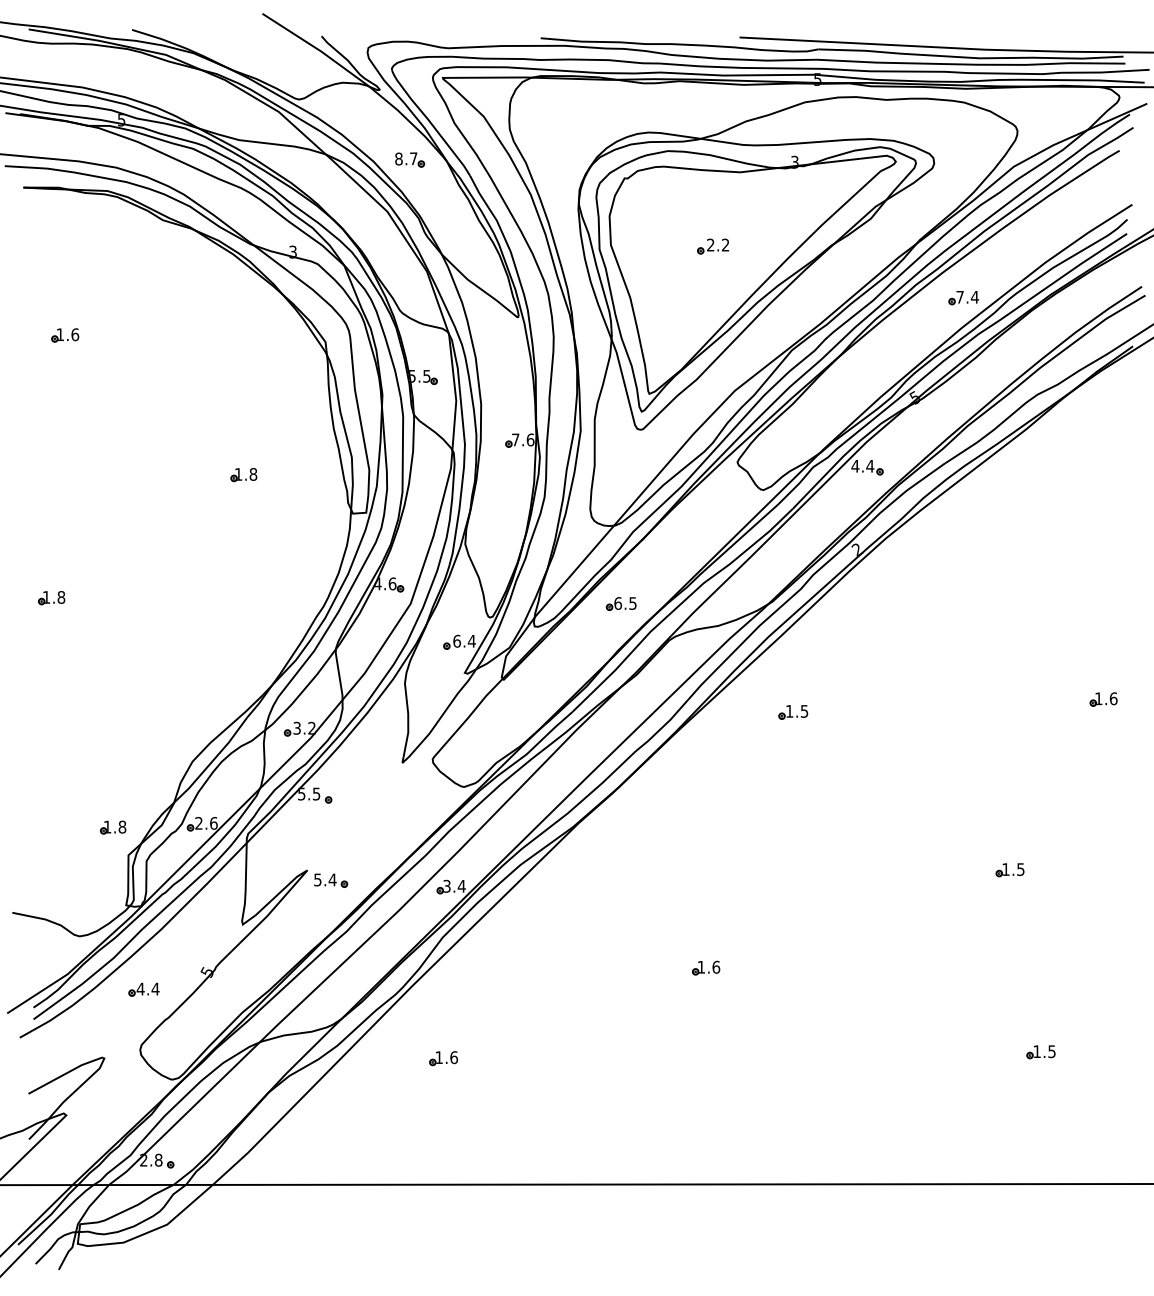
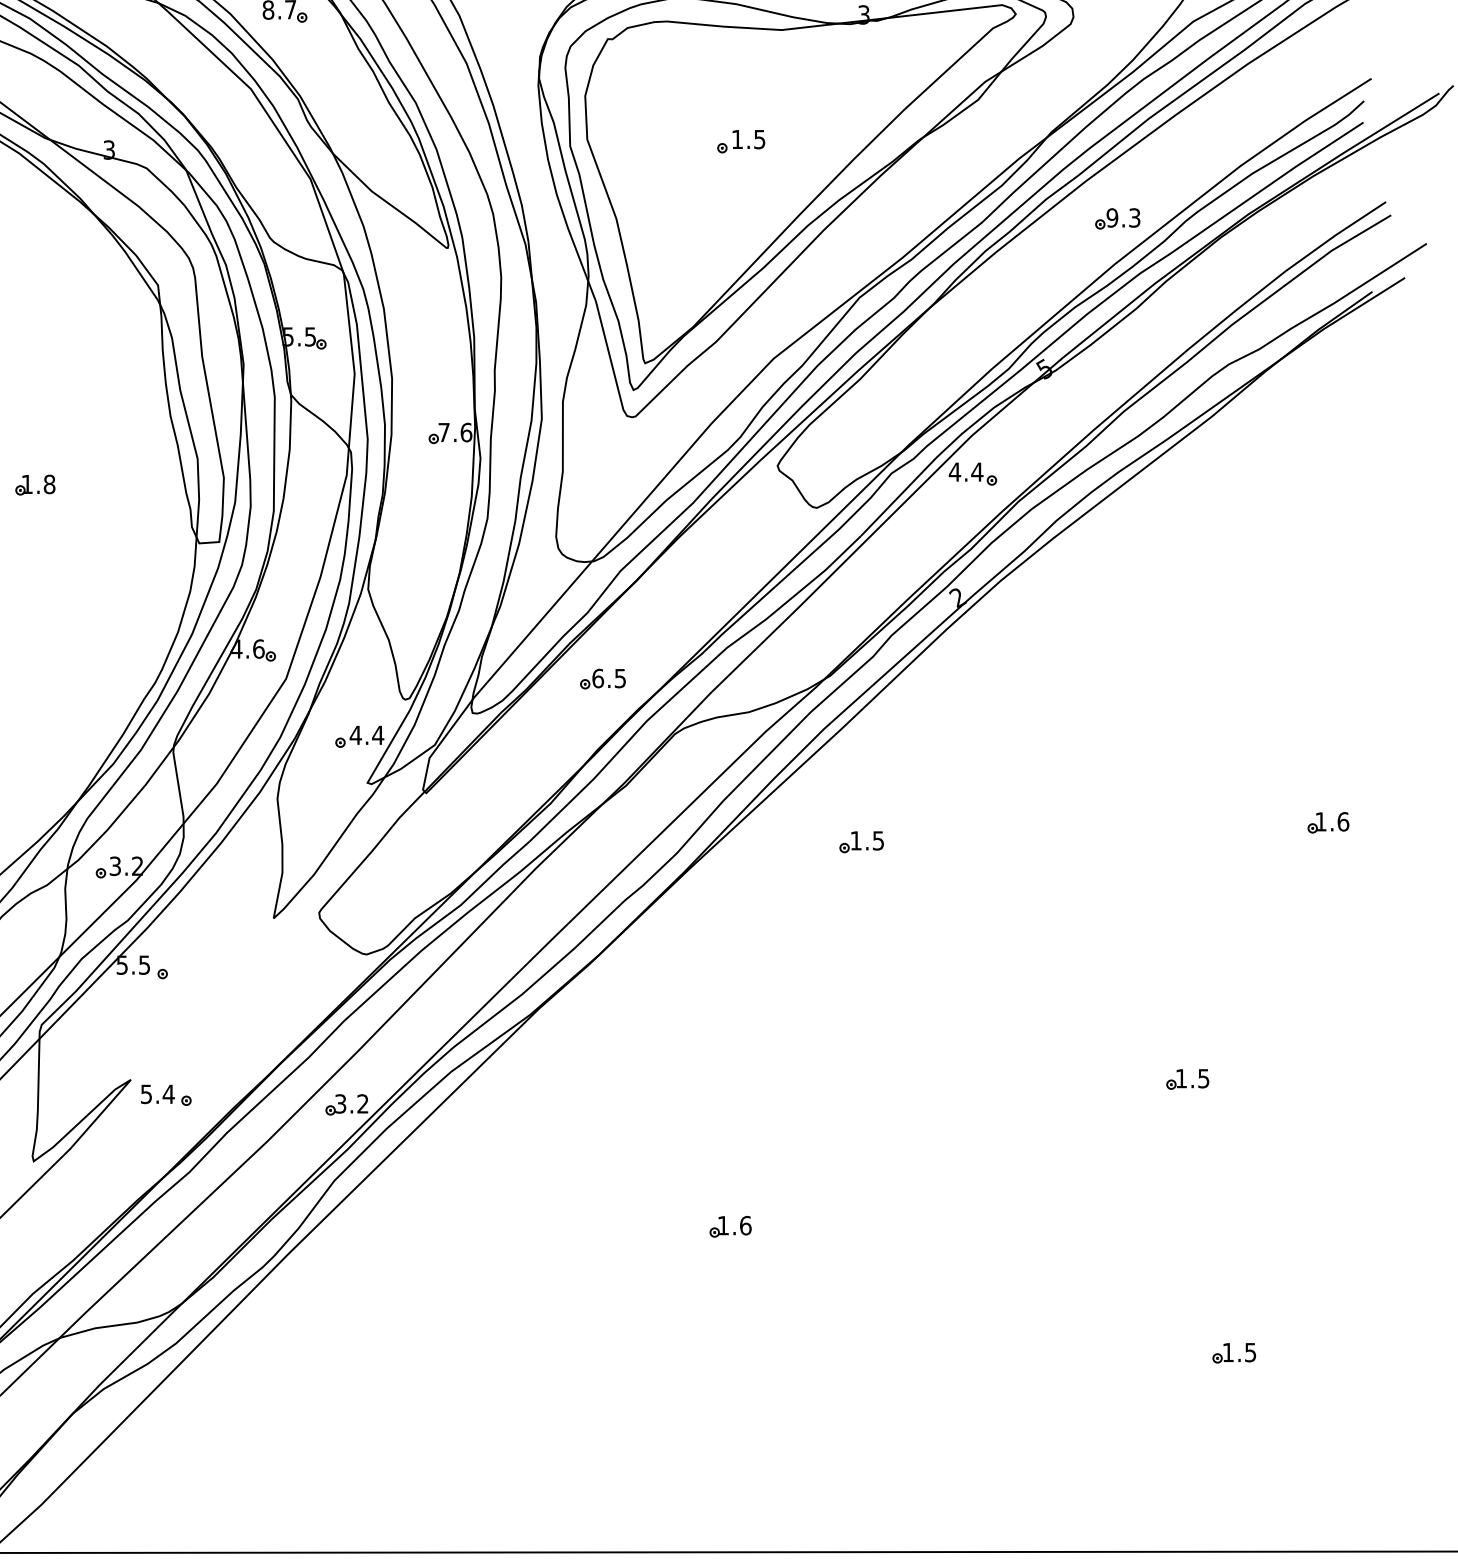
text: (718, 244) -> (749, 138), 2.2 -> 1.5
text: (967, 296) -> (1123, 216), 7.4 -> 9.3
text: (457, 640) -> (356, 734), 6.4 -> 4.4
text: (461, 885) -> (362, 1102), 3.4 -> 3.2
part: (443, 1058) -> (335, 1362), removed

